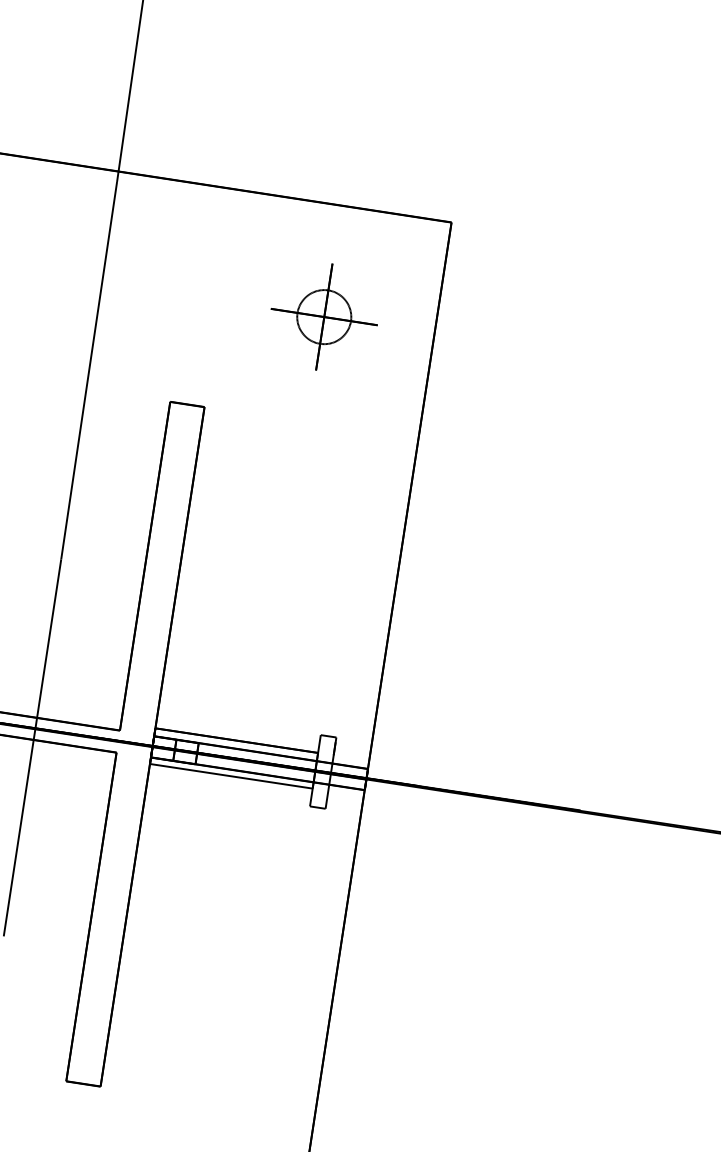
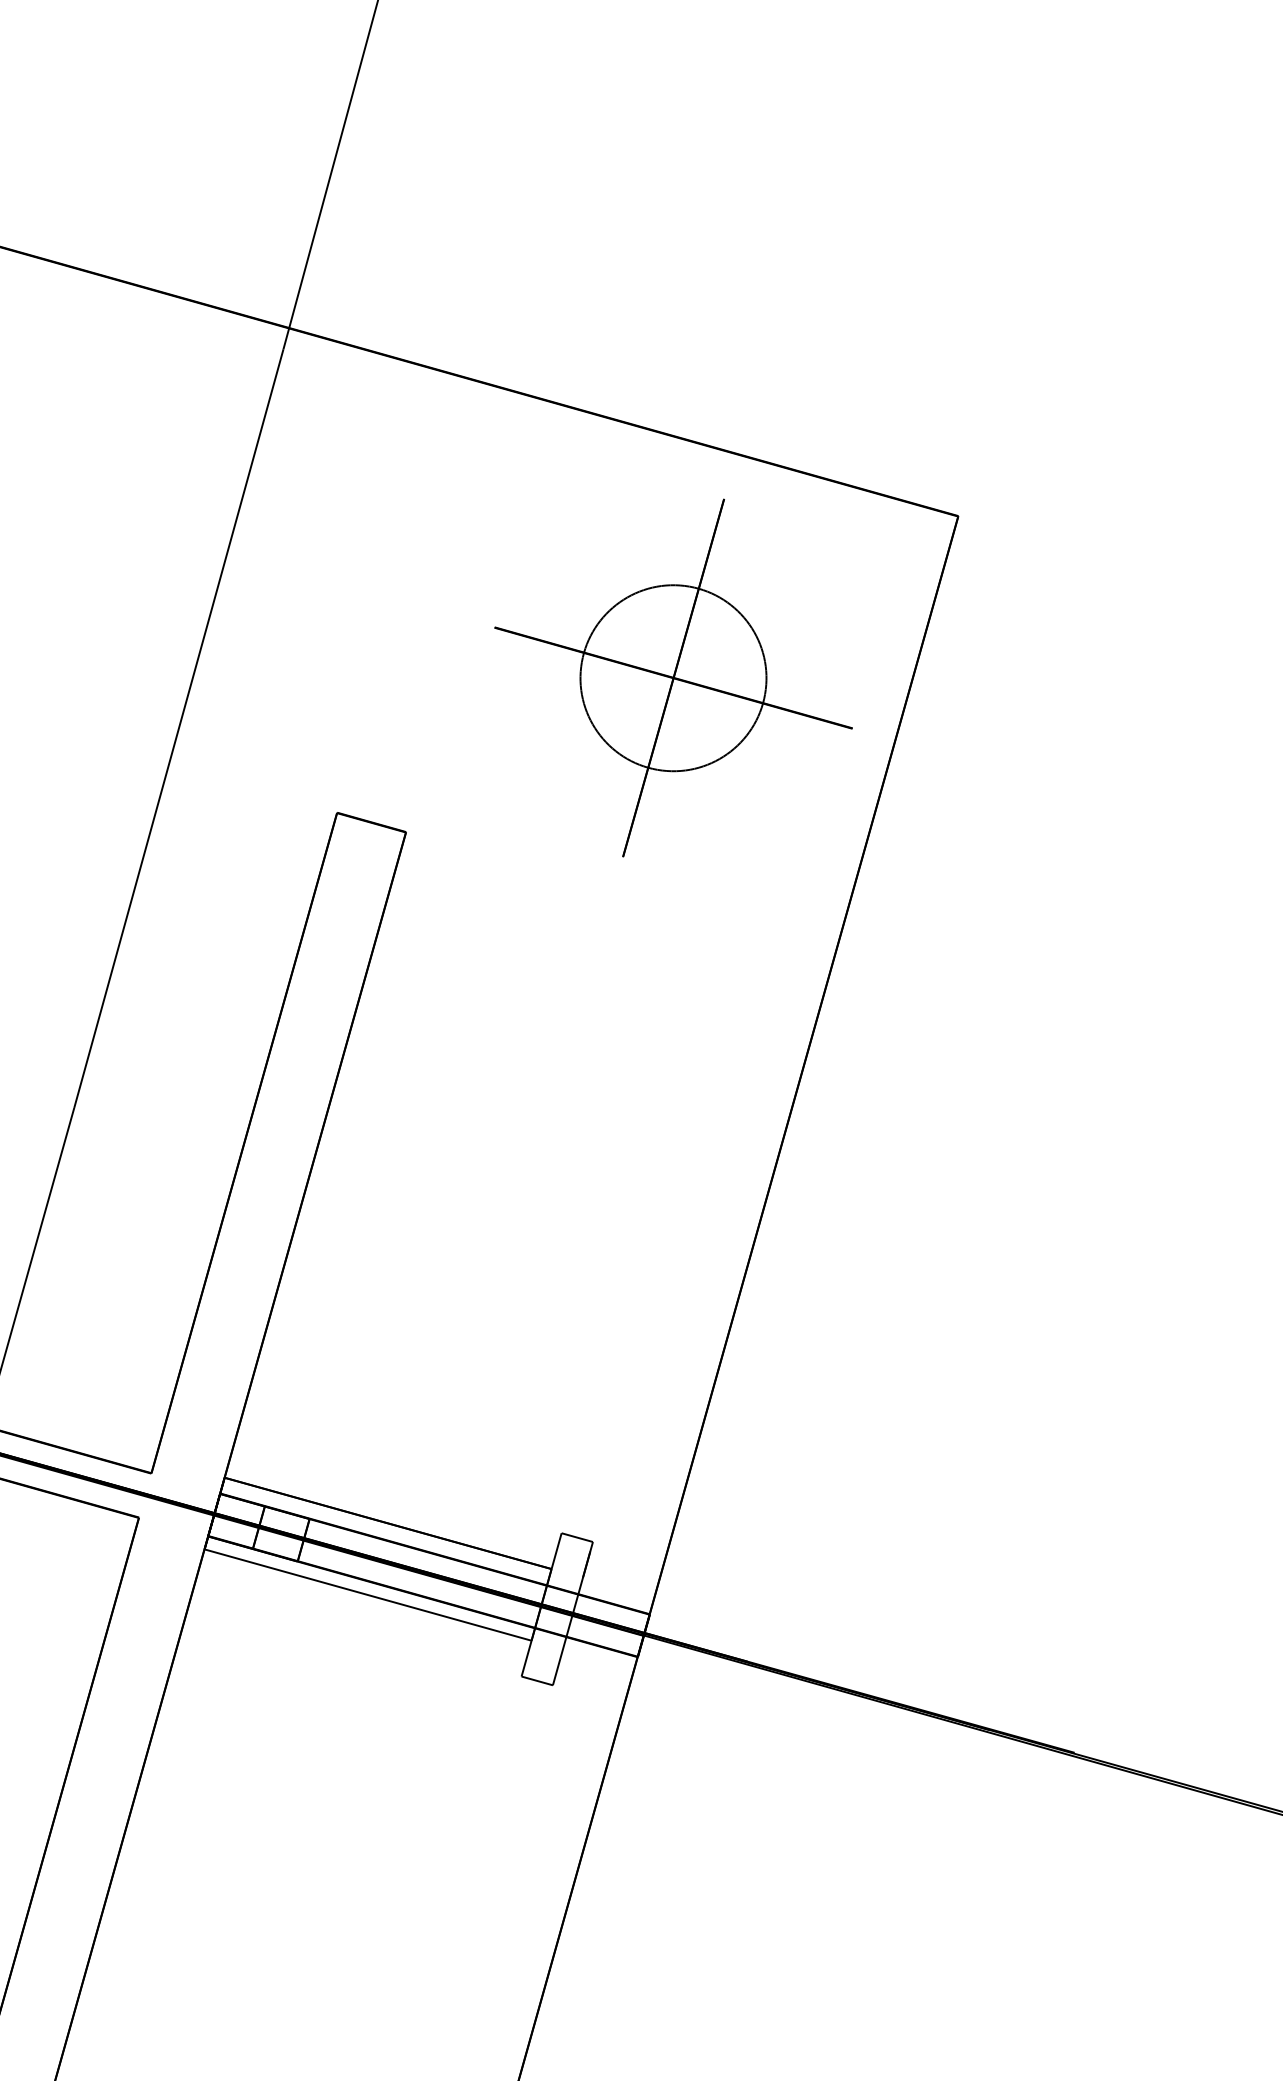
part: (324, 316) -> (674, 676), size x1.67

